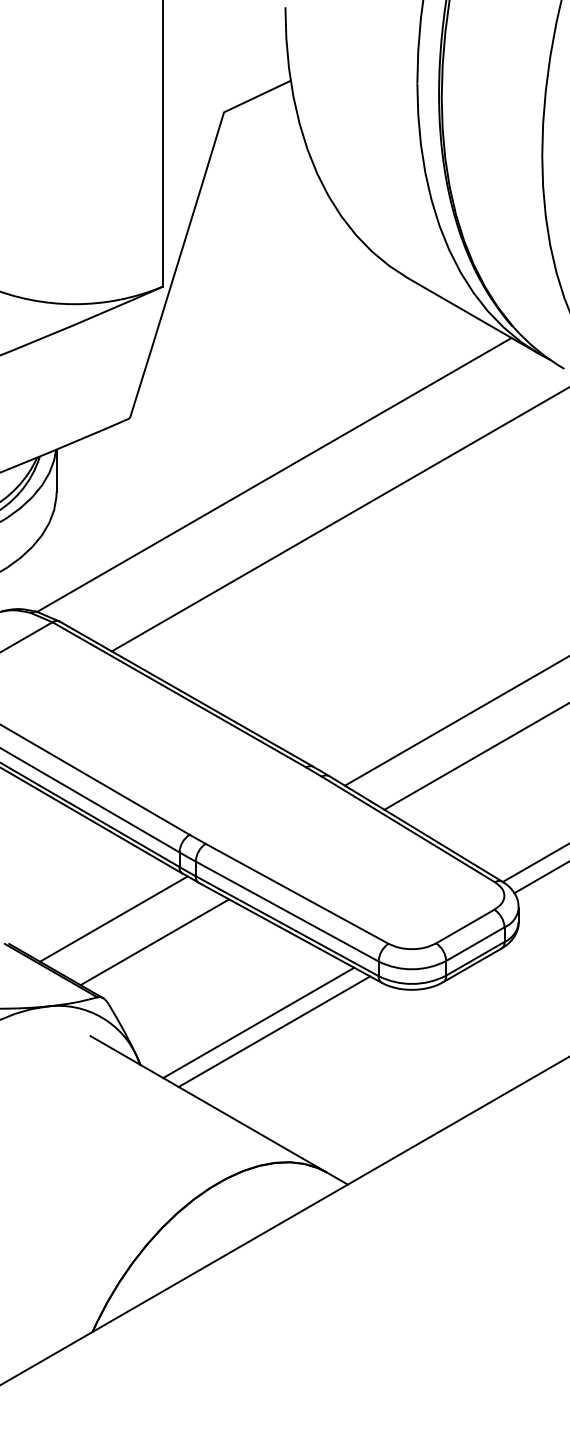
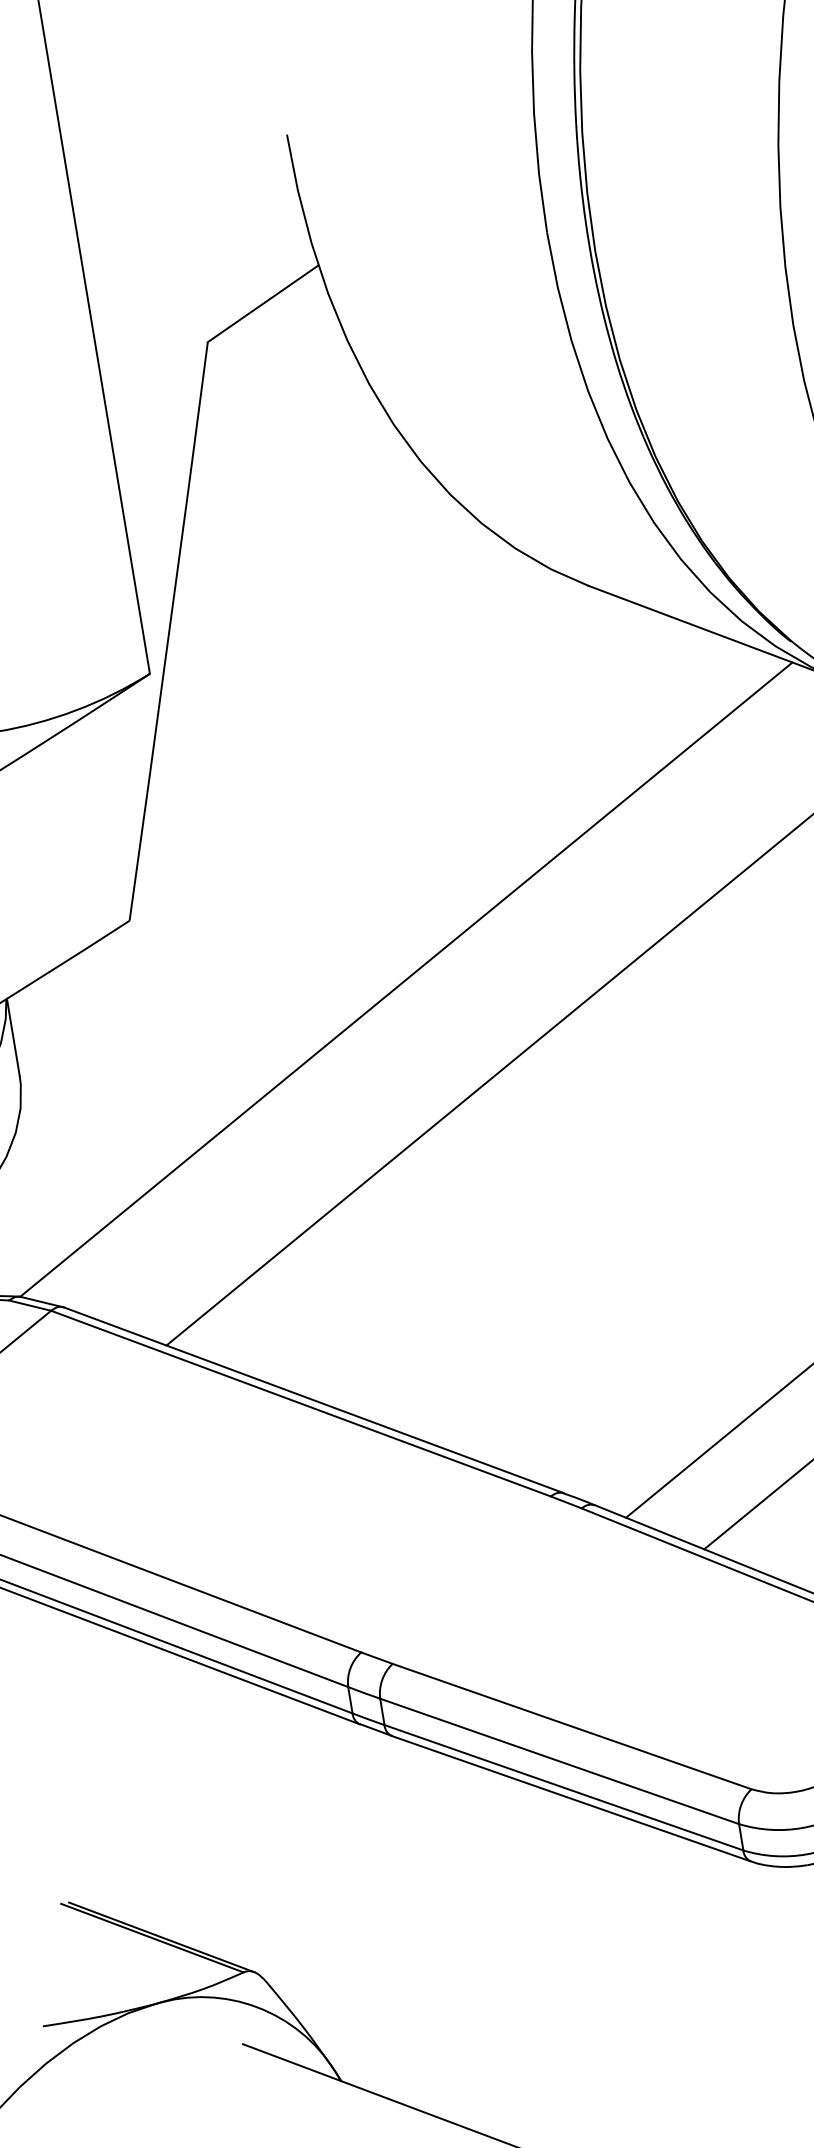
line: (113, 918) -> (249, 1825), removed
line: (154, 942) -> (329, 1856), removed
line: (258, 1022) -> (540, 1969), removed
line: (274, 1031) -> (572, 1981), removed

